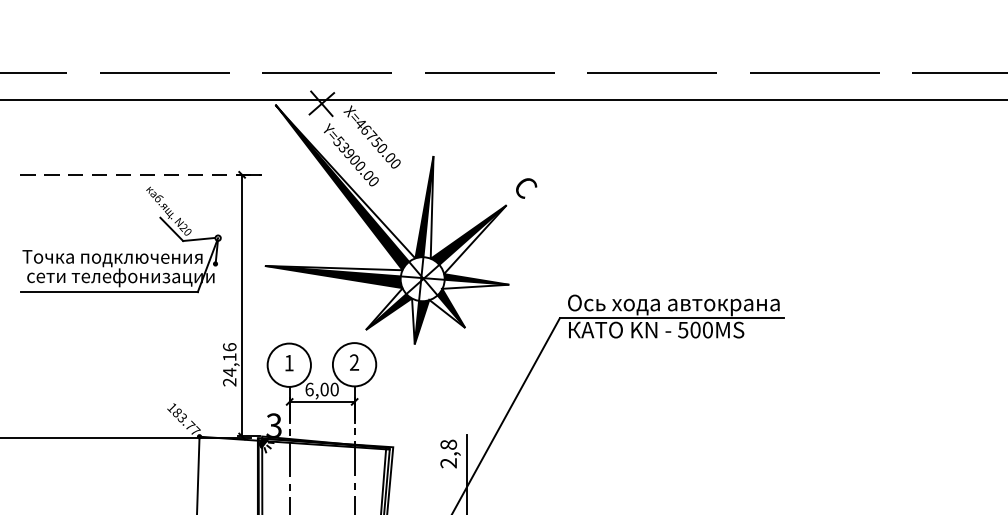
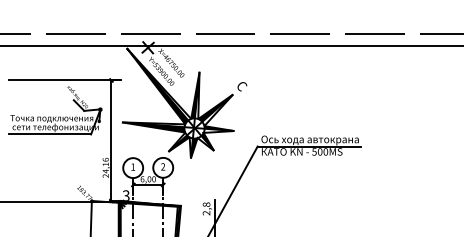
line: (142, 174) -> (65, 80), dashed -> solid

